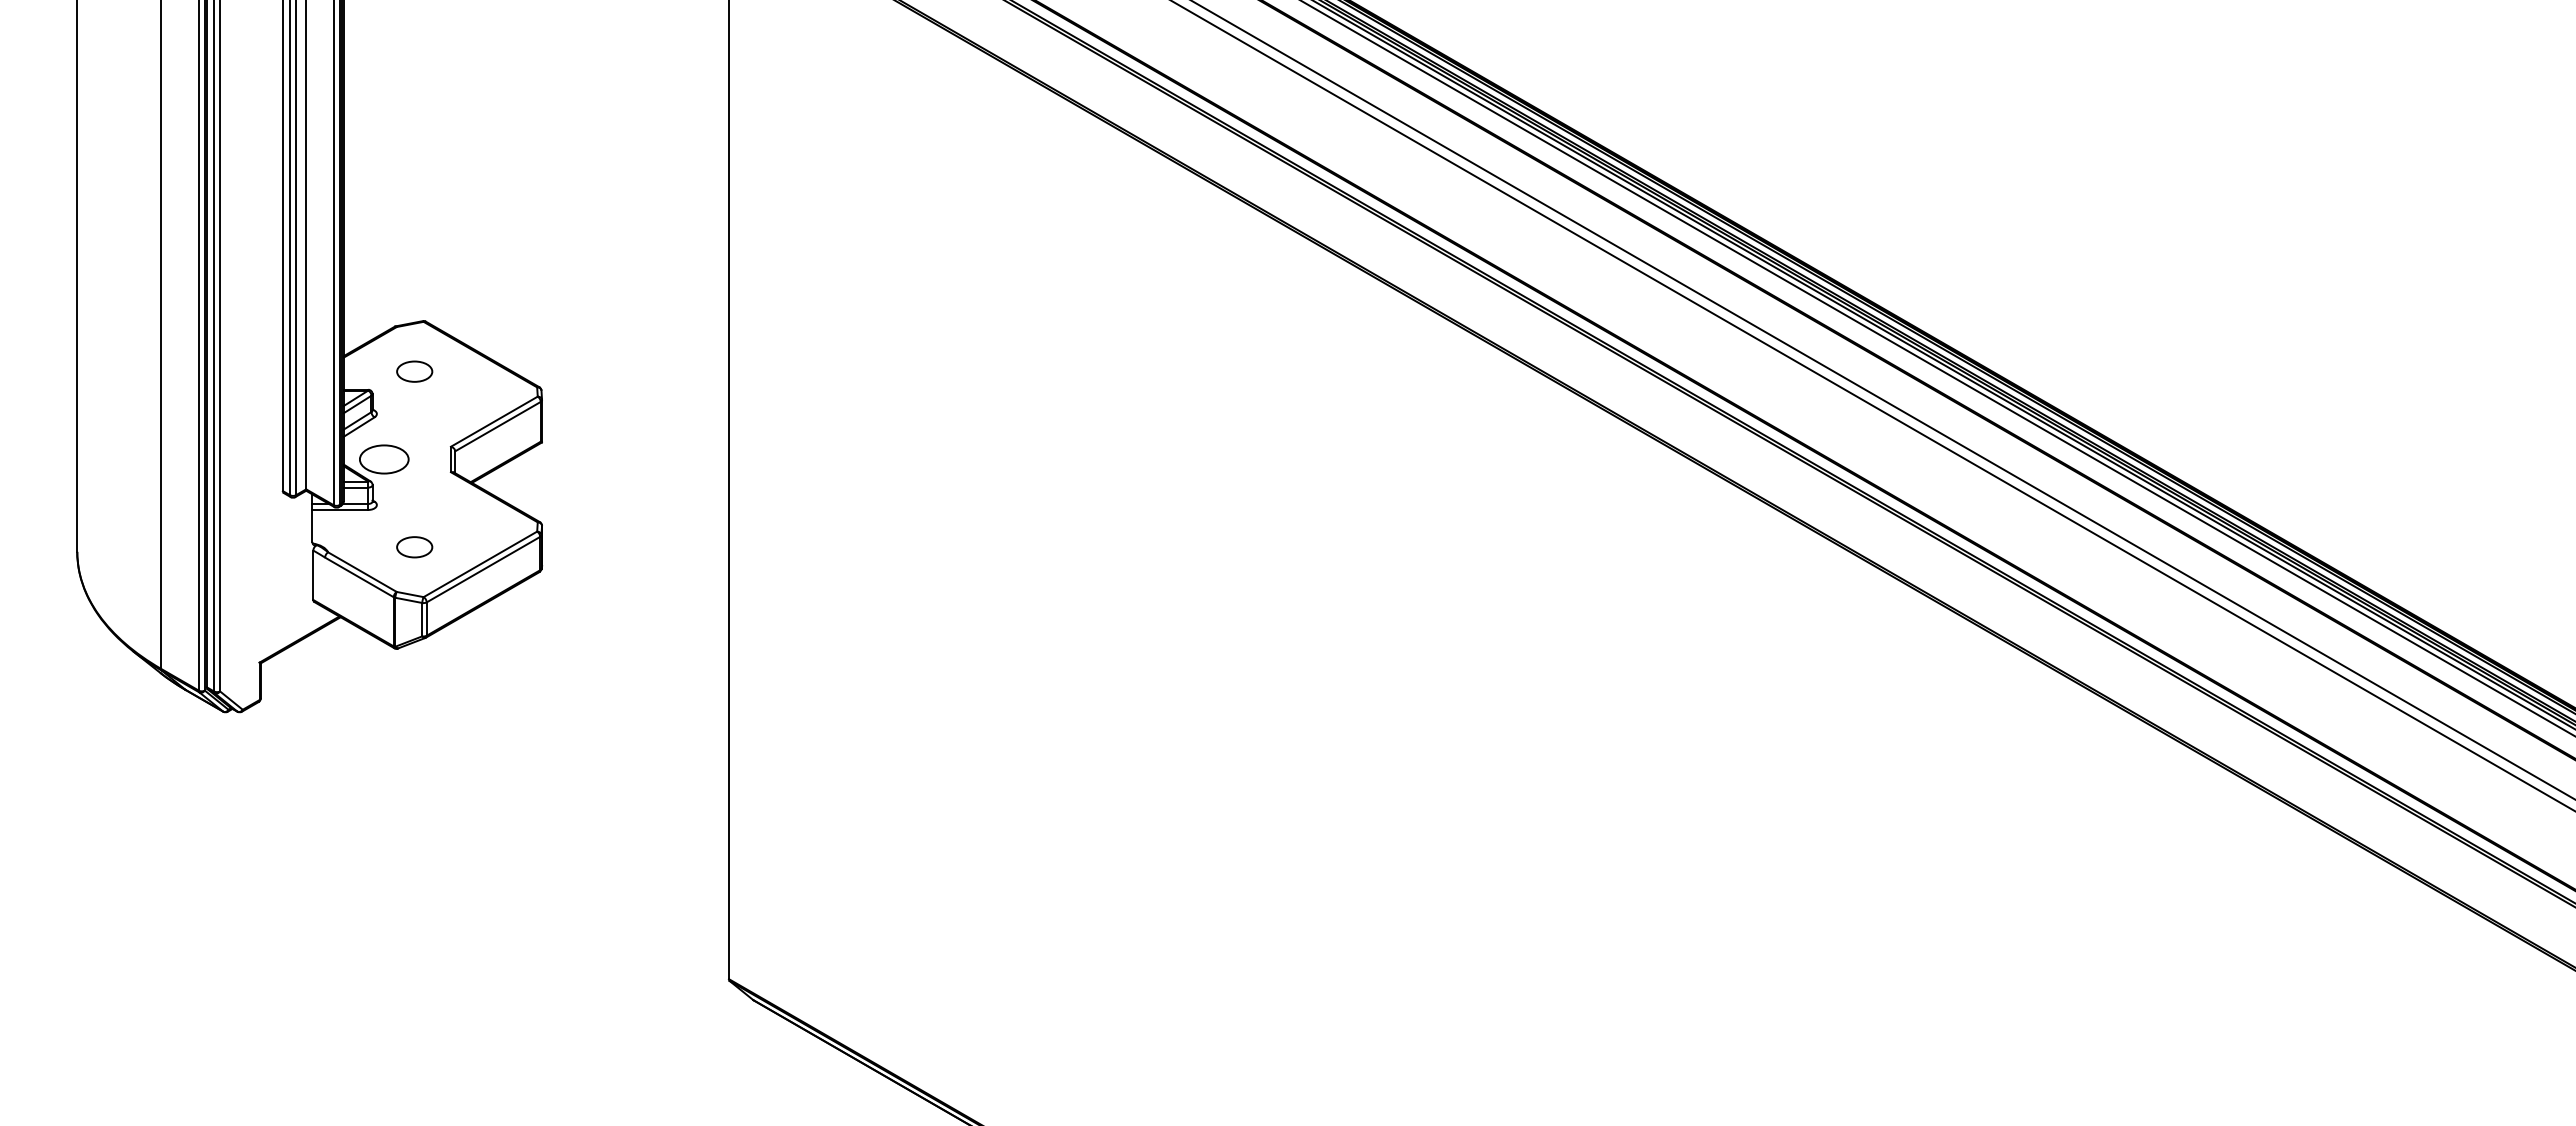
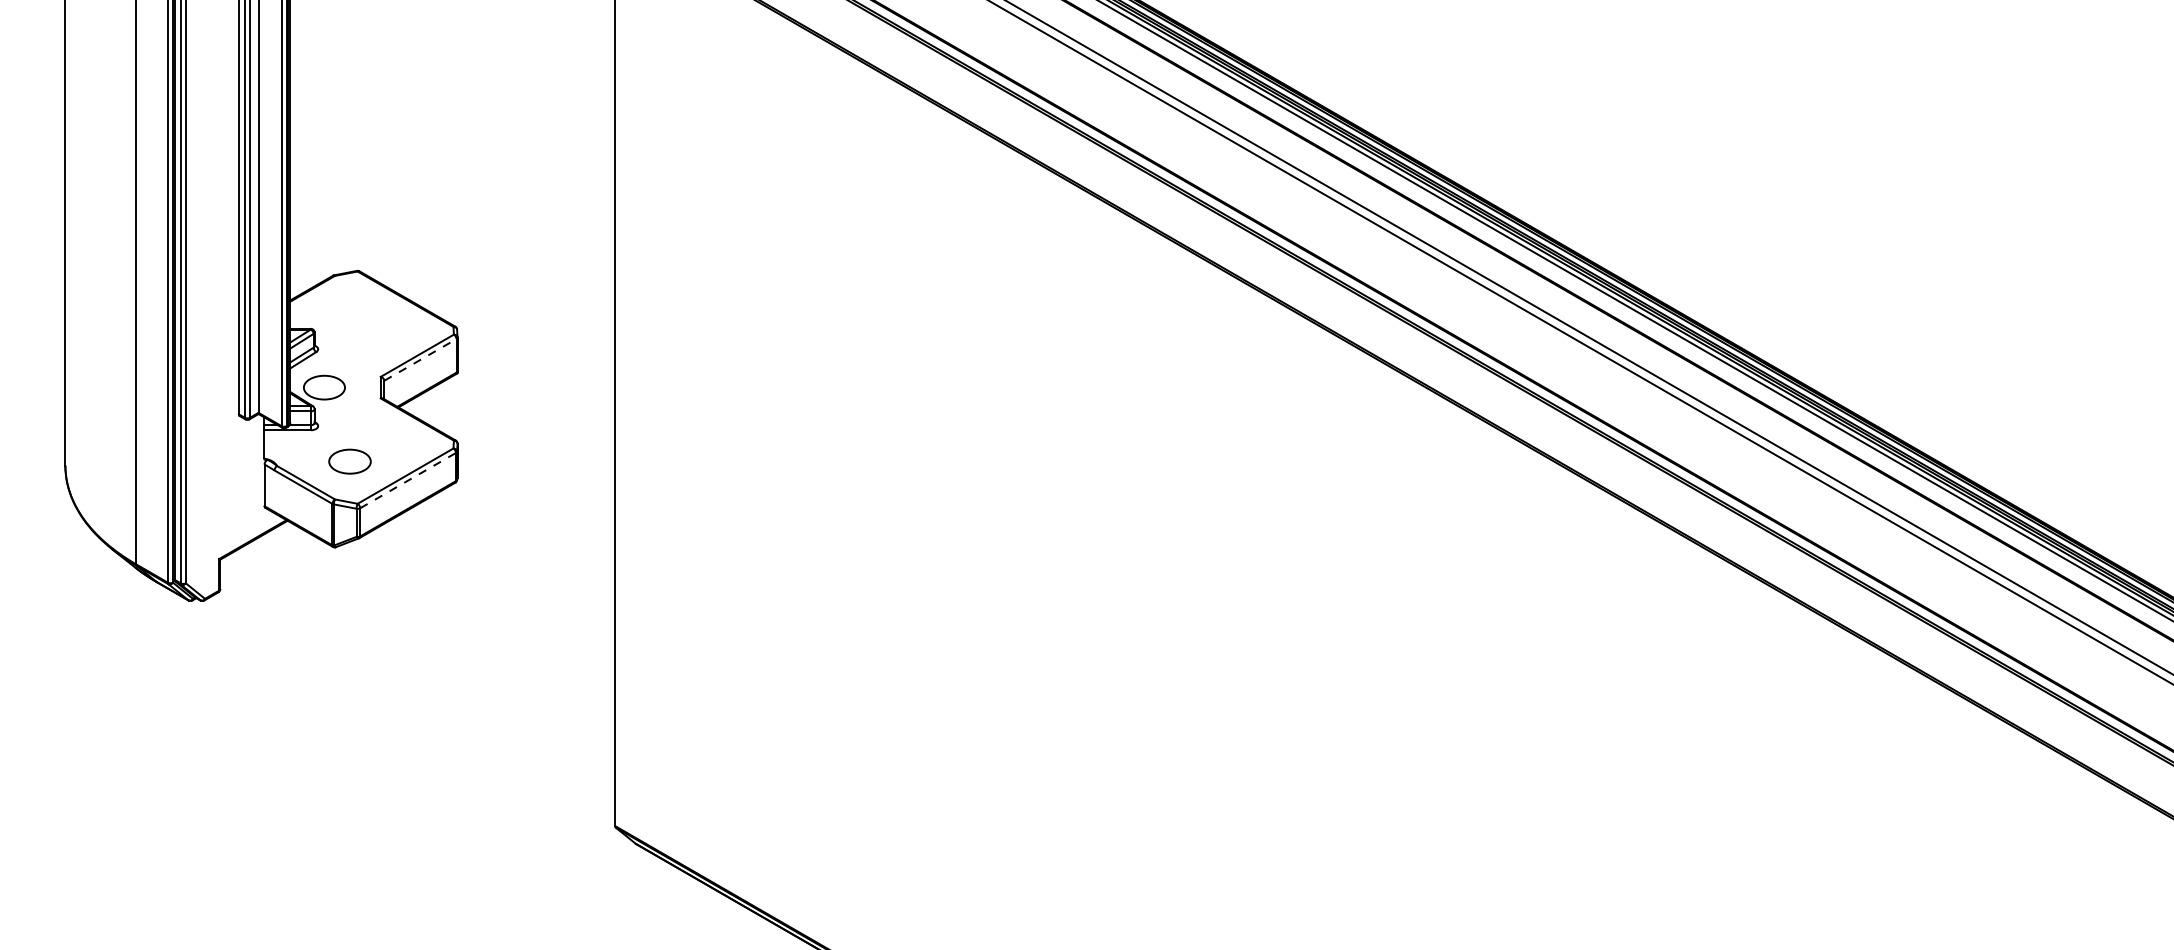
part: (414, 371) -> (349, 313), removed
line: (498, 426) -> (420, 359), solid -> dashed
part: (414, 547) -> (349, 461), size x1.4
line: (483, 569) -> (408, 480), solid -> dashed

